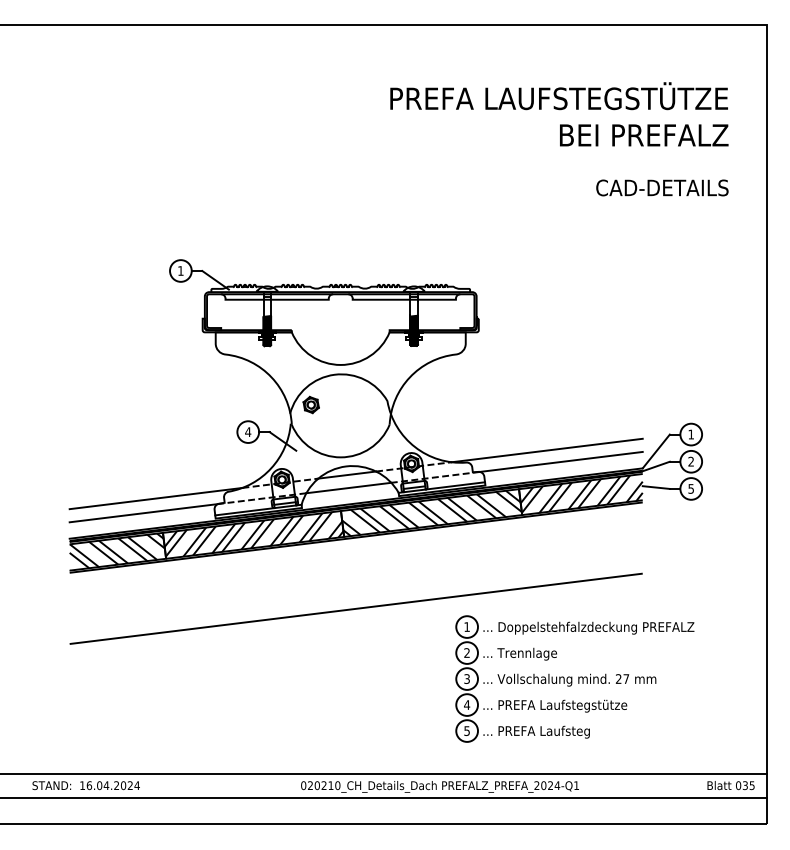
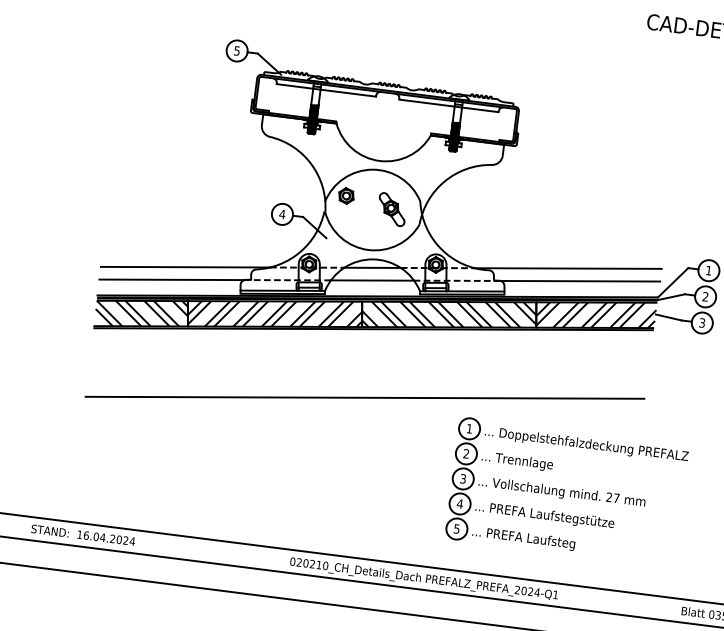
text: (180, 270) -> (236, 50), 1 -> 5
part: (359, 412) -> (392, 209), added
text: (690, 488) -> (701, 322), 5 -> 3

